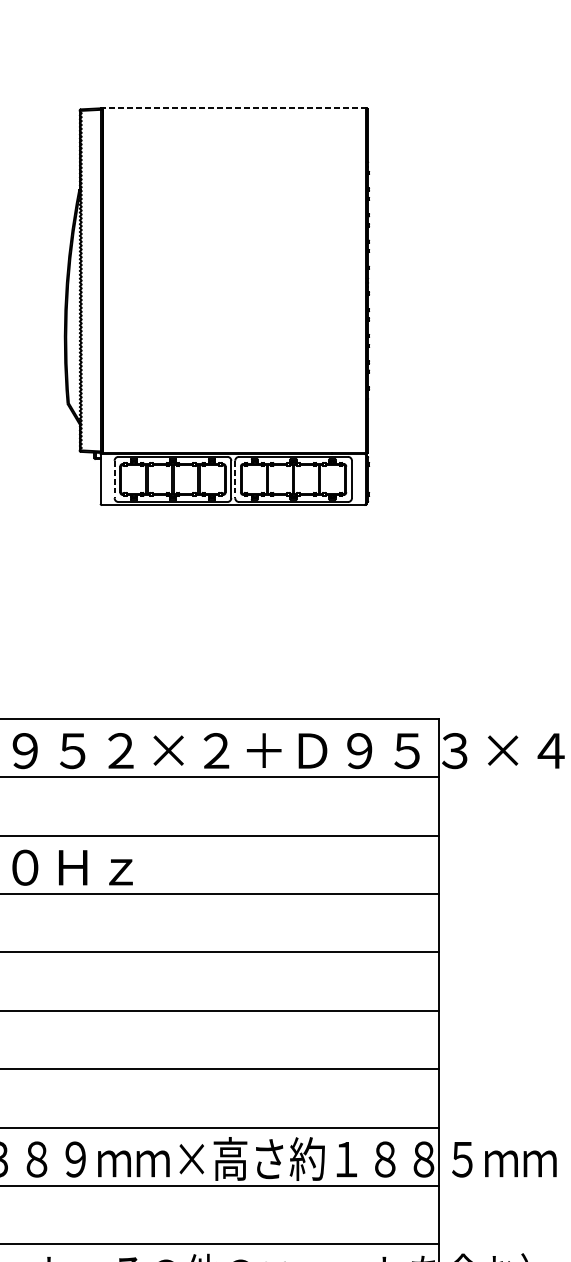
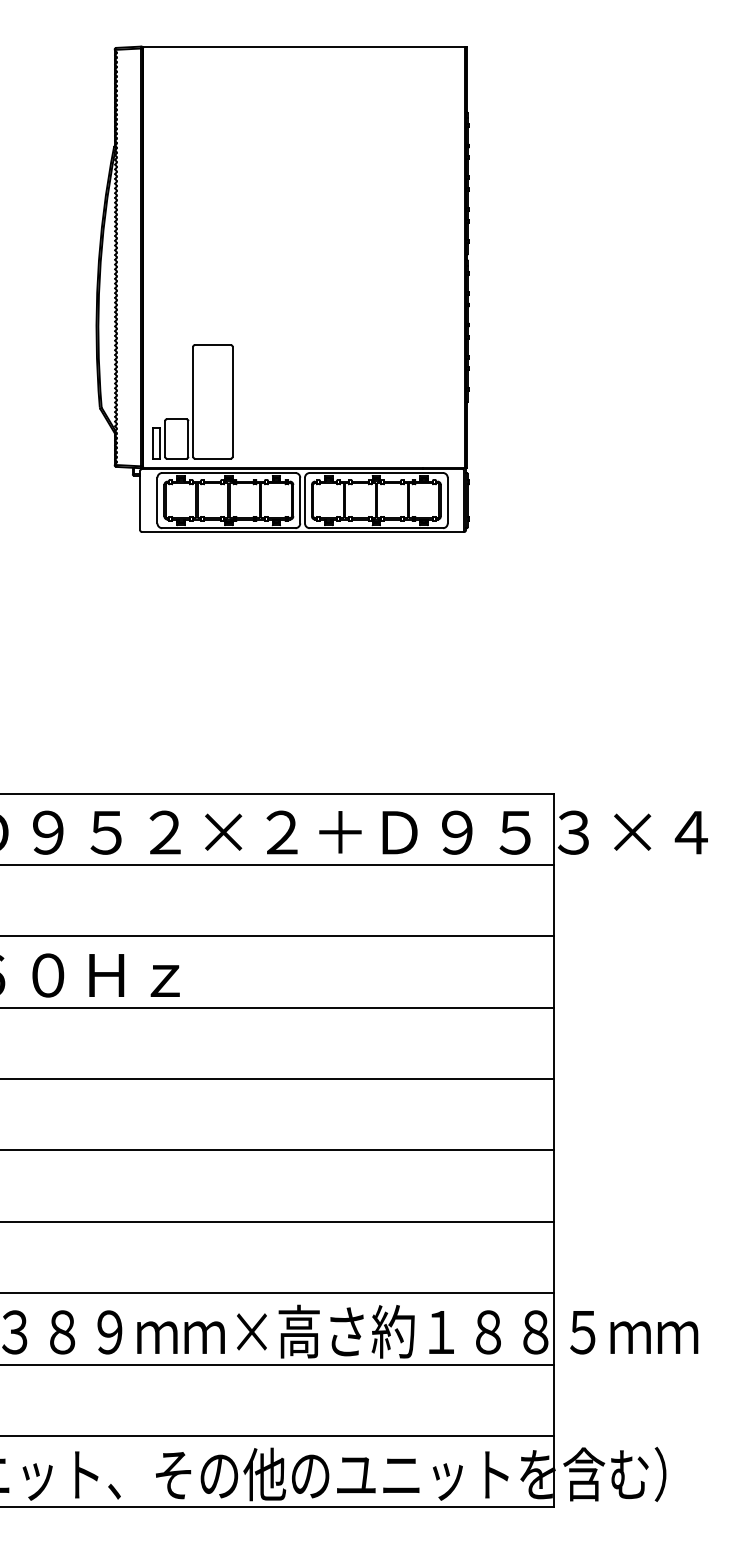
line: (234, 108) -> (304, 46), dashed -> solid
part: (143, 398) -> (192, 401), added
line: (114, 479) -> (157, 500), dashed -> solid
line: (235, 479) -> (305, 500), dashed -> solid

